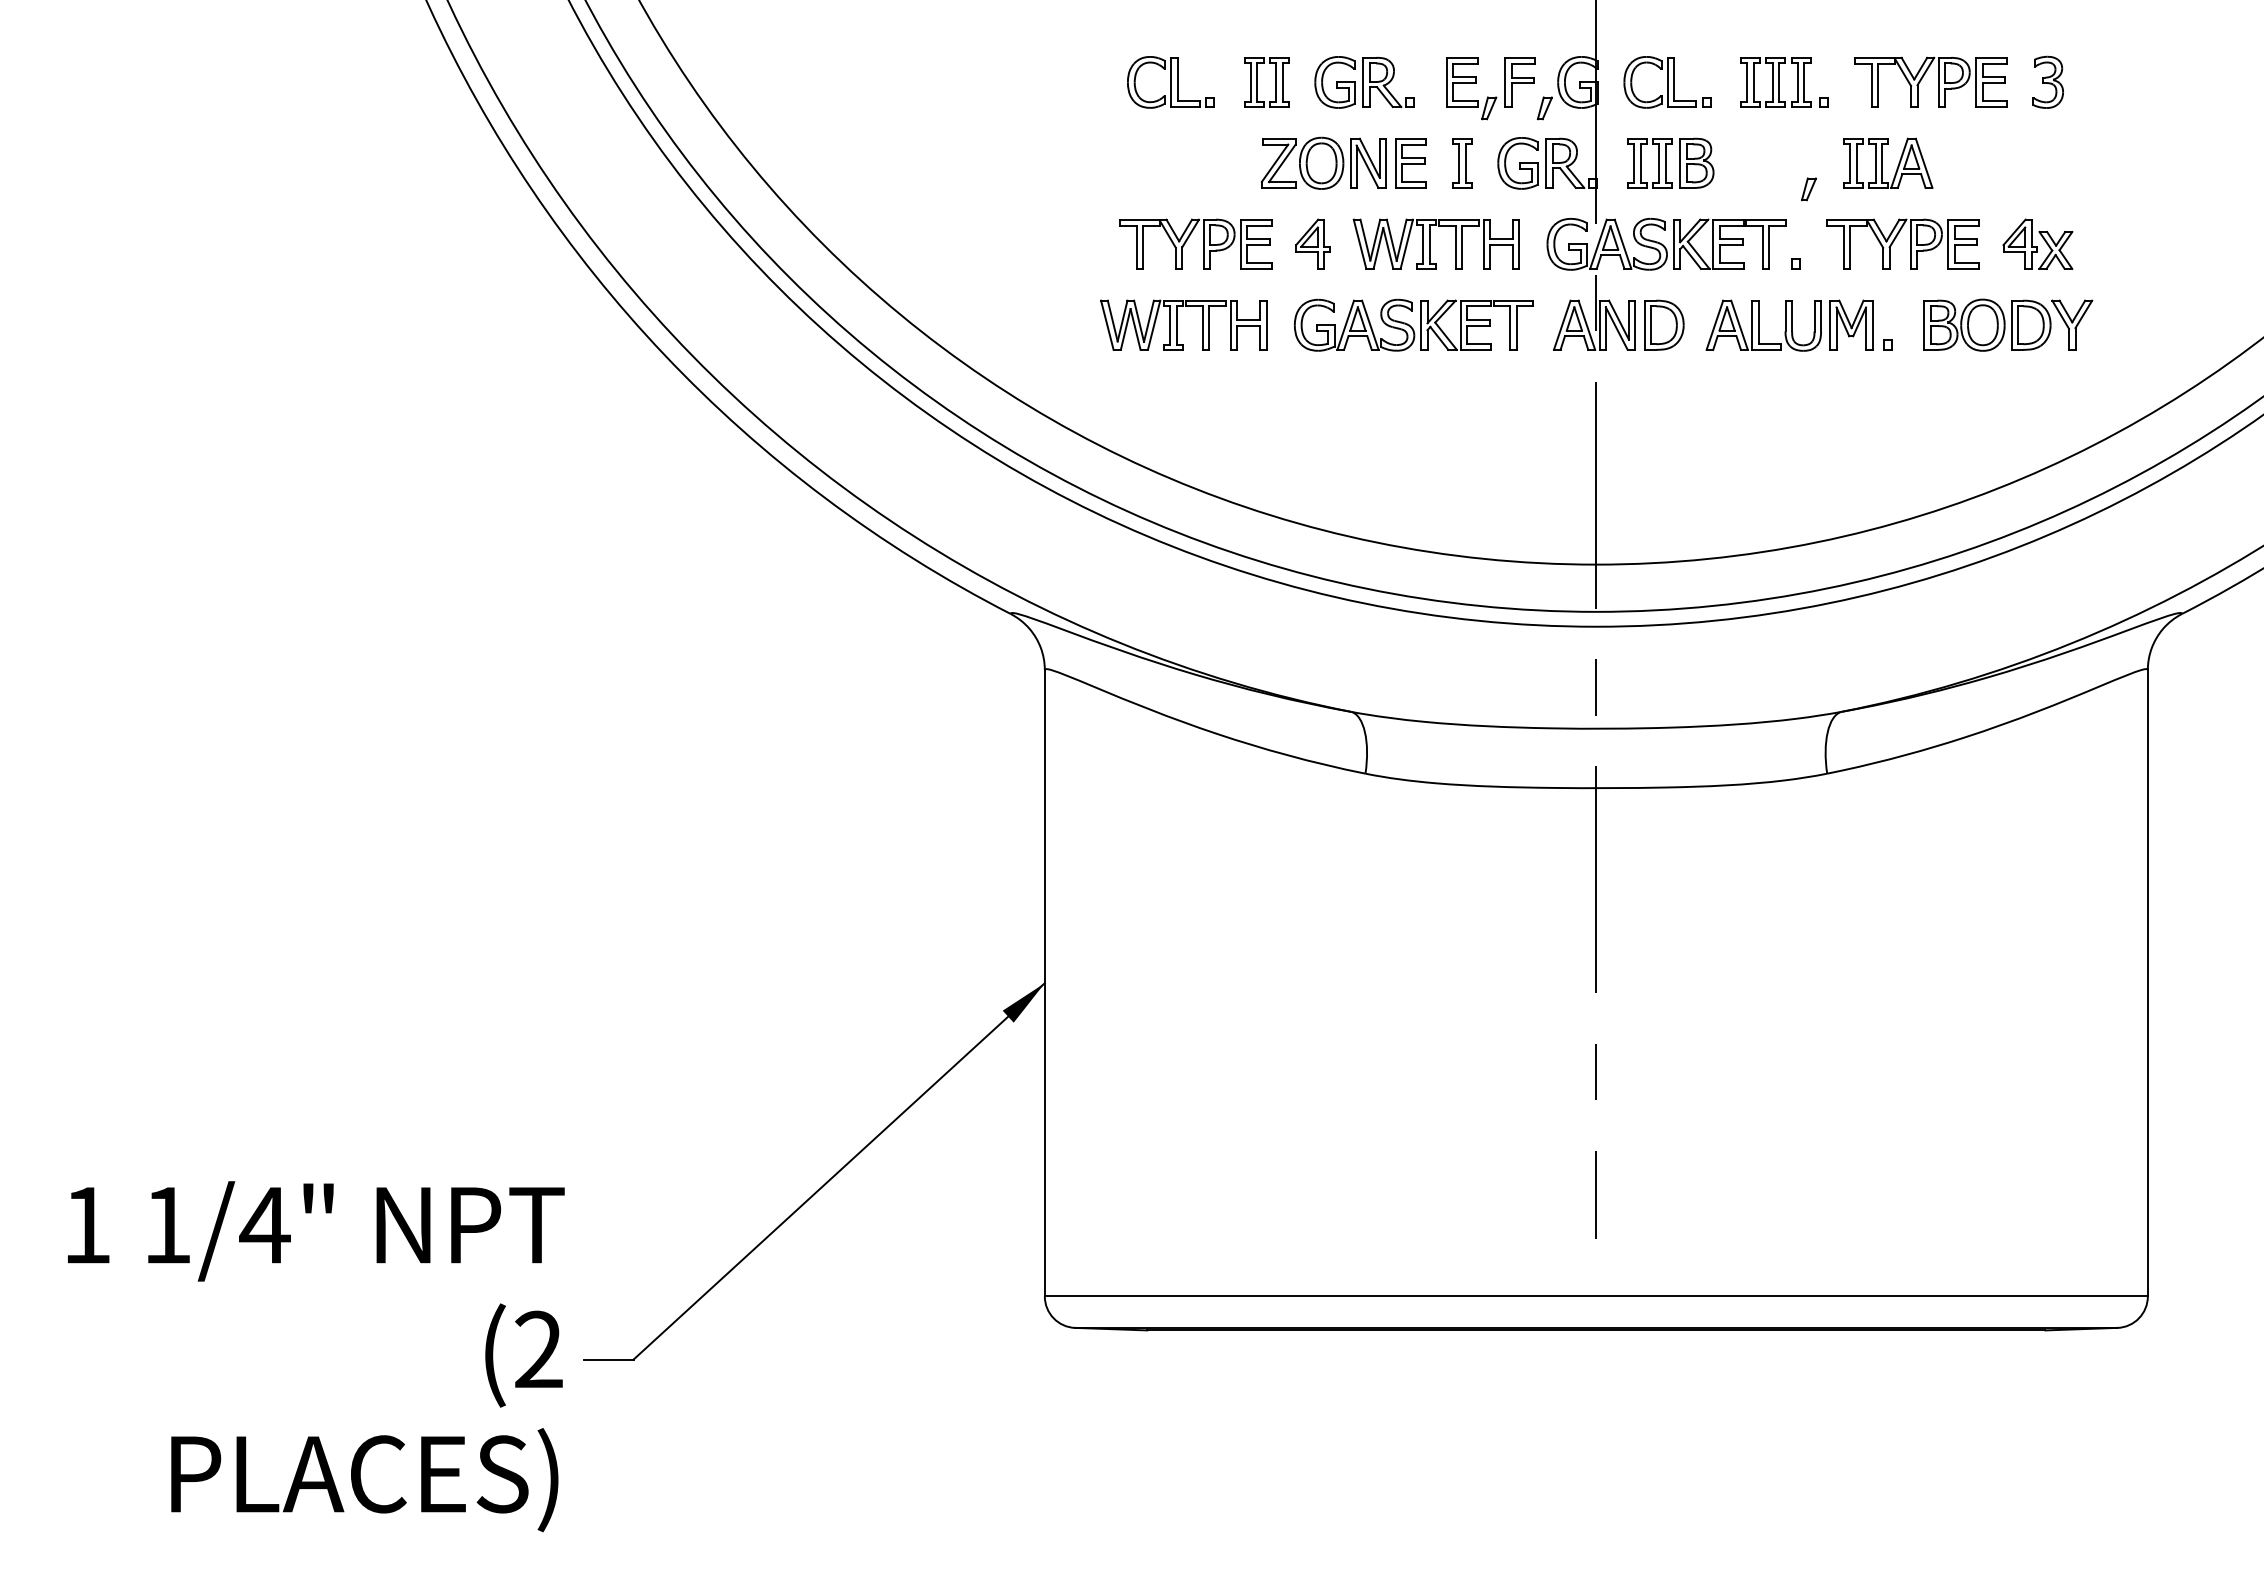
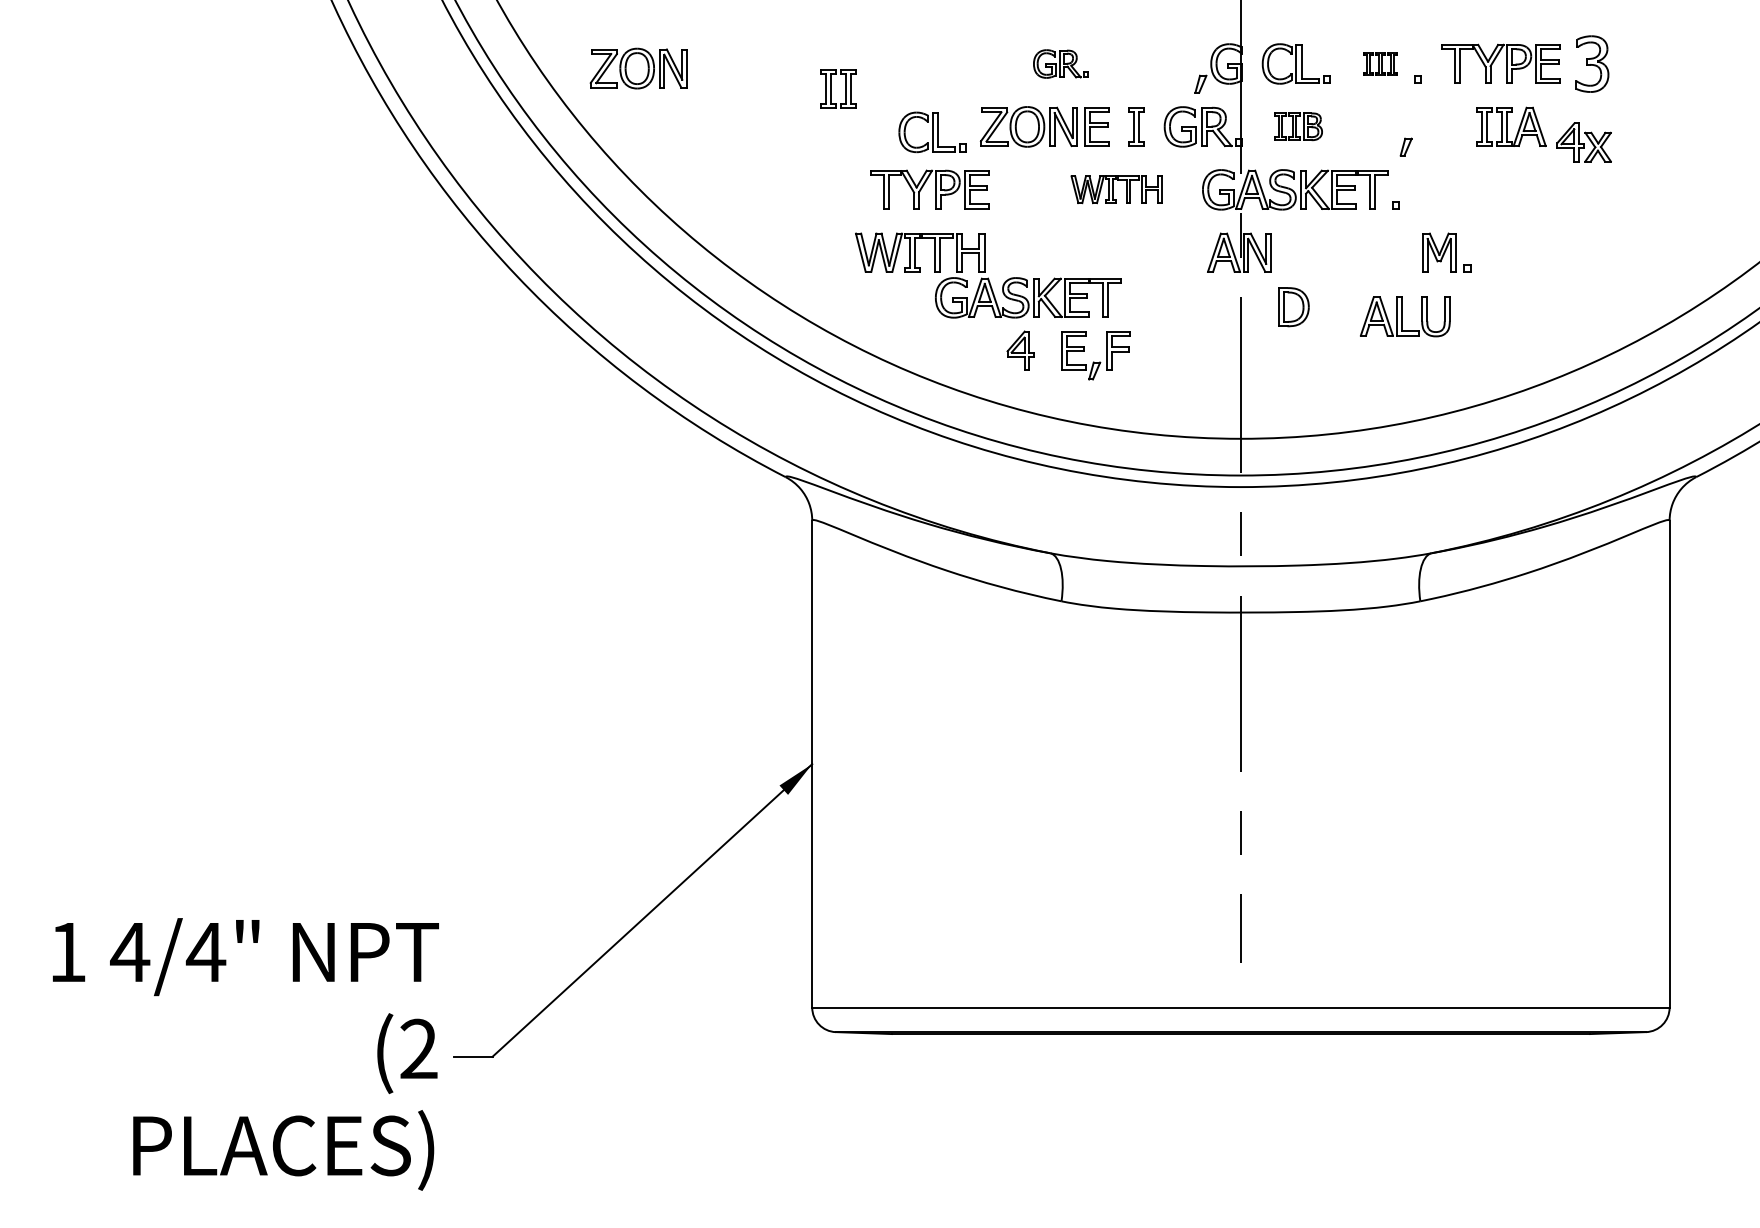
part: (2047, 81) -> (1591, 63), size x1.4
part: (1170, 82) -> (932, 132), moved
part: (1257, 82) -> (831, 88), moved
part: (1364, 82) -> (1060, 64), size x0.7
part: (1775, 82) -> (1380, 64), size x0.6
part: (821, 87) -> (638, 67), added
part: (1488, 96) -> (1094, 361), moved
part: (1670, 162) -> (1298, 126), size x0.7
part: (1888, 162) -> (1511, 126), moved
part: (1896, 238) -> (1474, 185), removed
part: (1312, 243) -> (1020, 350), moved
part: (1435, 243) -> (1115, 189), size x0.7
part: (2037, 243) -> (1583, 141), moved
part: (1413, 324) -> (1028, 297), moved
part: (1664, 324) -> (1293, 306), moved
part: (2008, 324) -> (1561, 252), removed
part: (1763, 325) -> (1405, 316), moved
text: (167, 1225) -> (130, 952), 1/4" -> 4/4"

